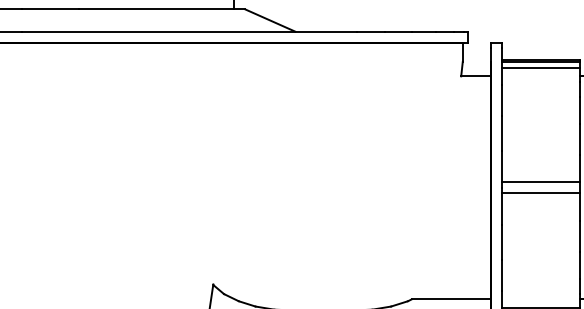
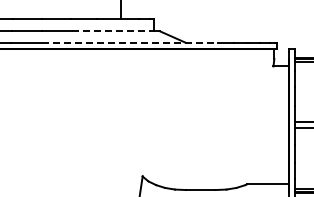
line: (156, 10) -> (112, 31), solid -> dashed
line: (190, 30) -> (130, 42), solid -> dashed

